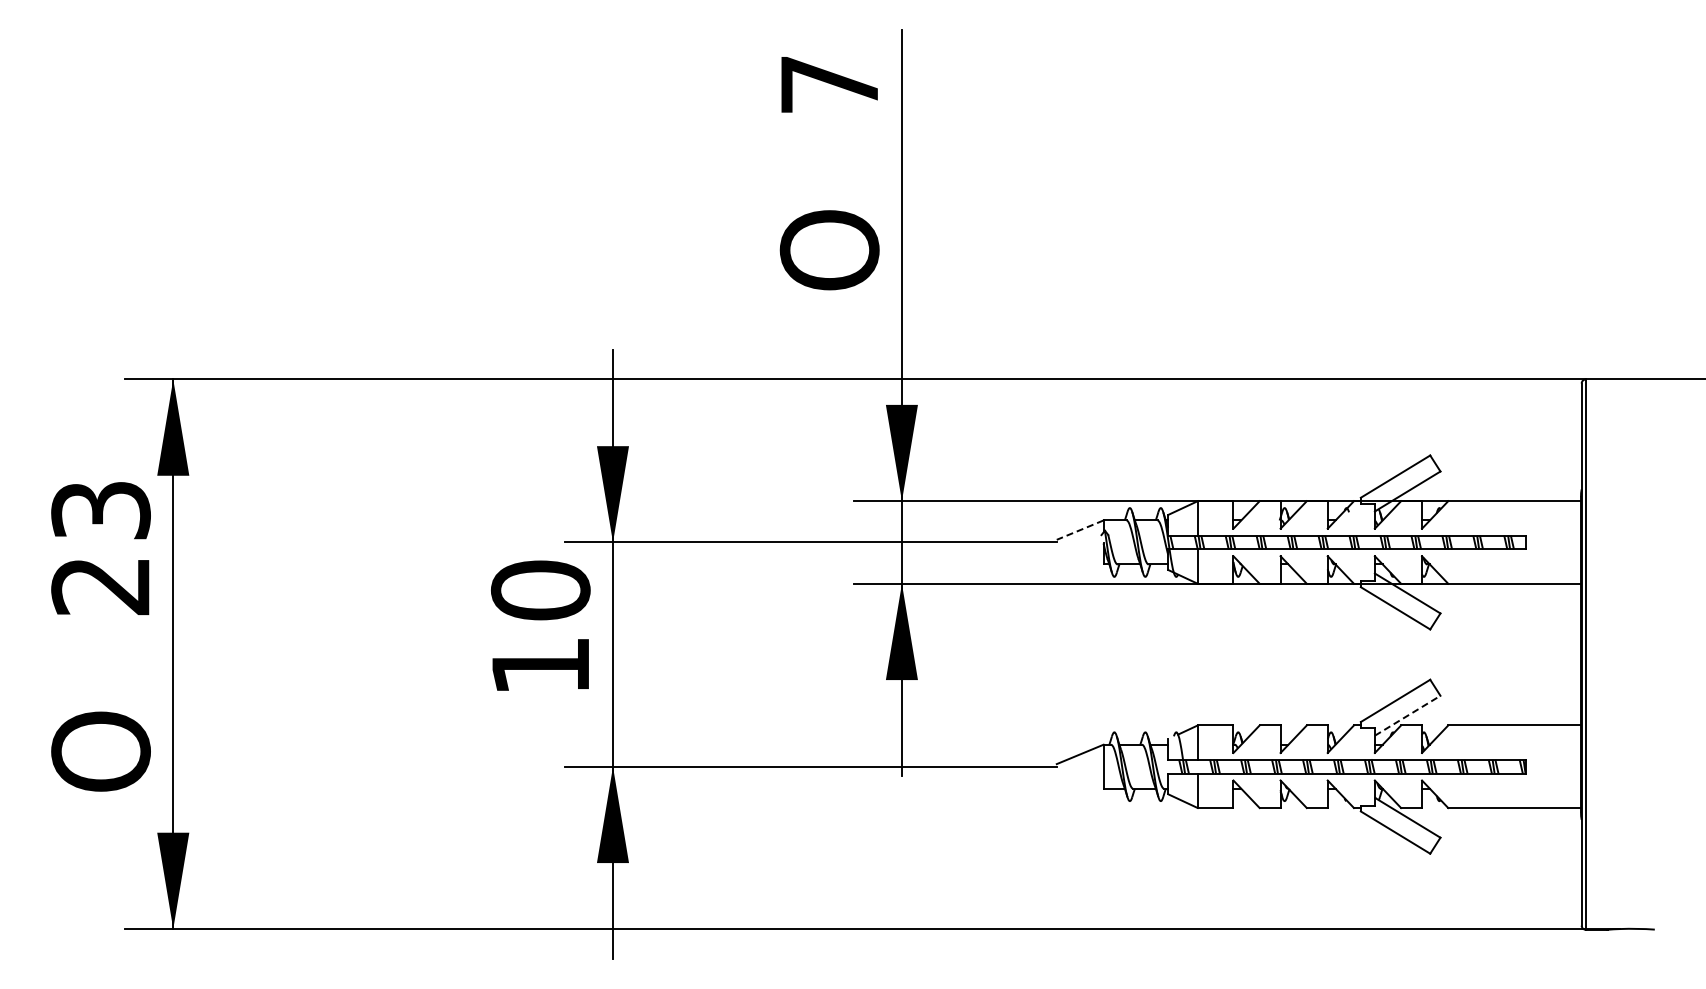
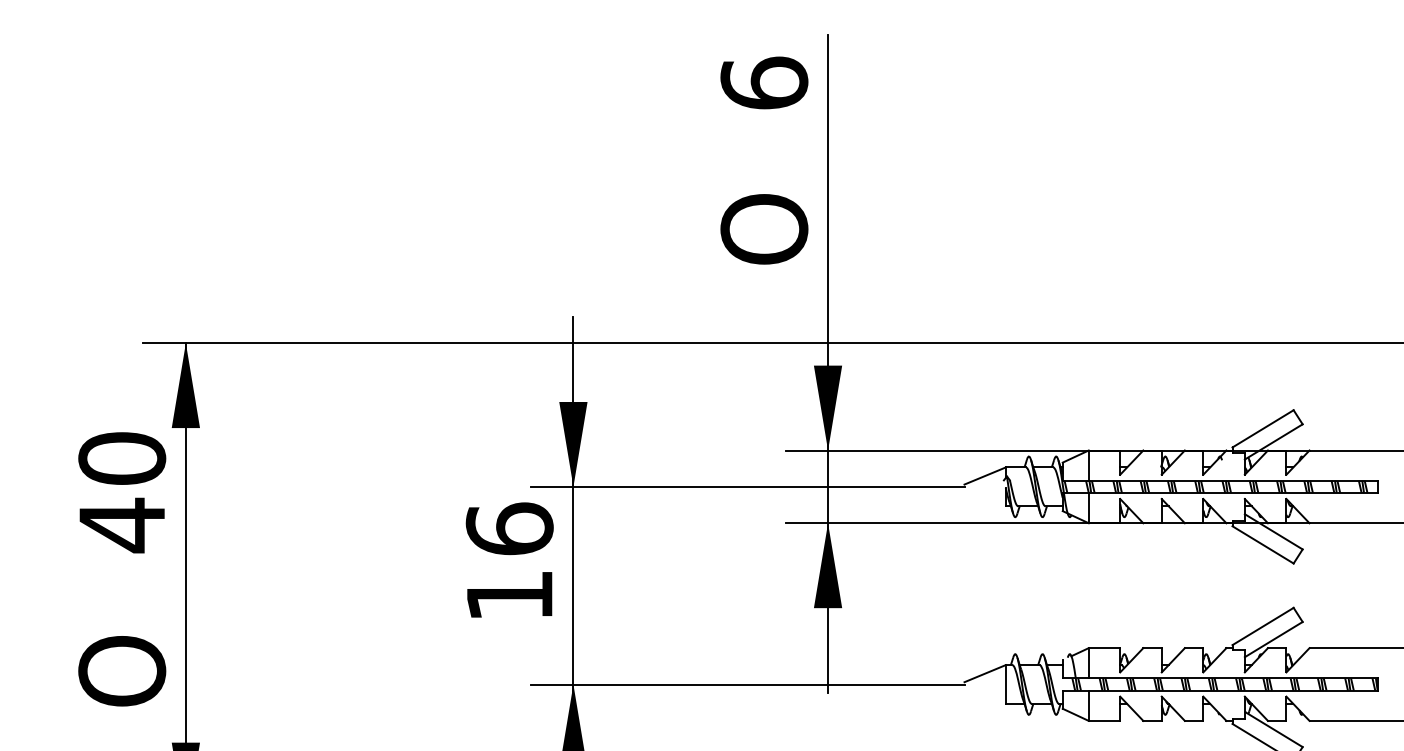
text: (829, 83) -> (764, 82), 7 -> 6
line: (1079, 530) -> (984, 476), dashed -> solid
text: (100, 548) -> (121, 492), 23 -> 40
text: (540, 590) -> (509, 529), 10 -> 16
line: (1408, 715) -> (1274, 639), dashed -> solid

